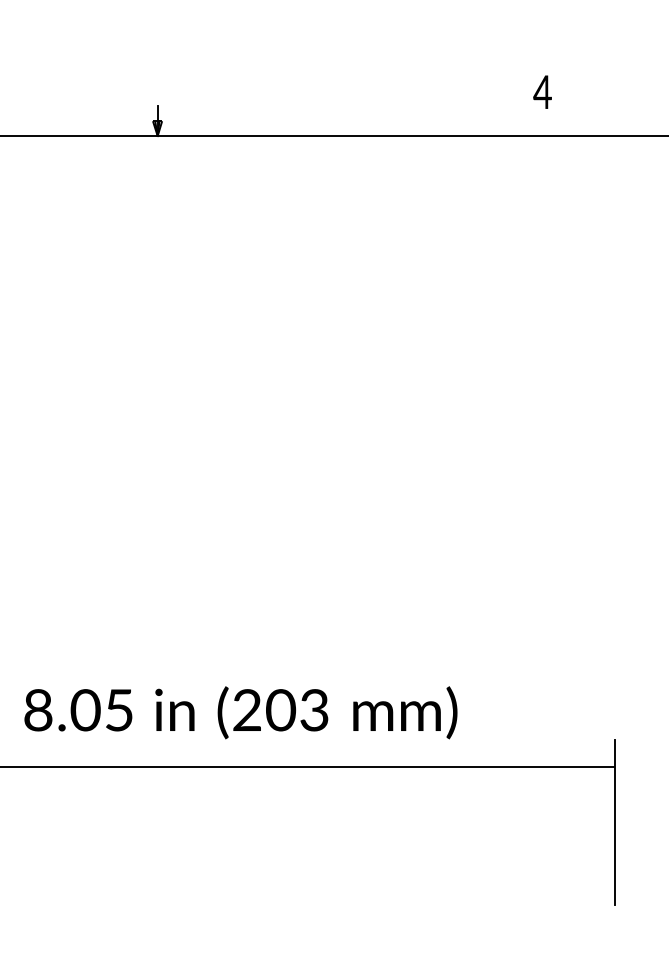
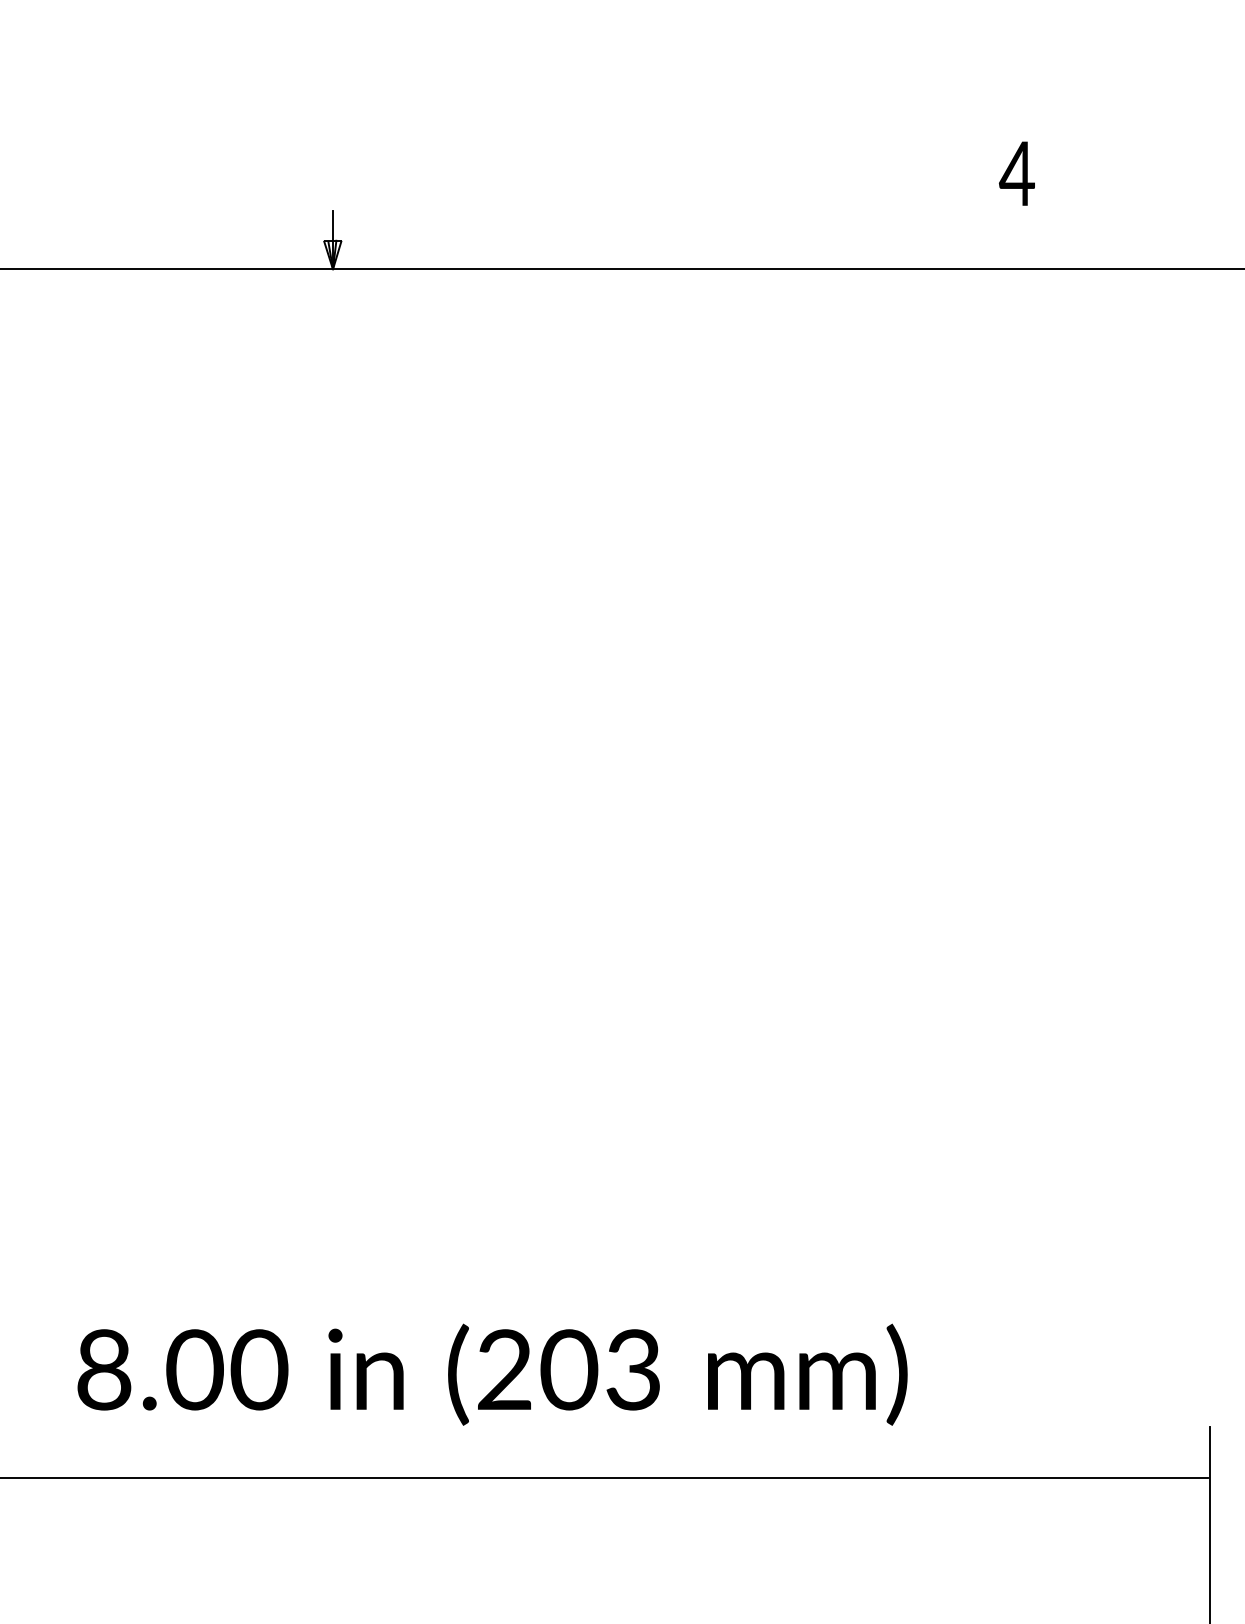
text: (542, 91) -> (1016, 172), moved
text: (119, 710) -> (259, 1370), 8.05 -> 8.00

